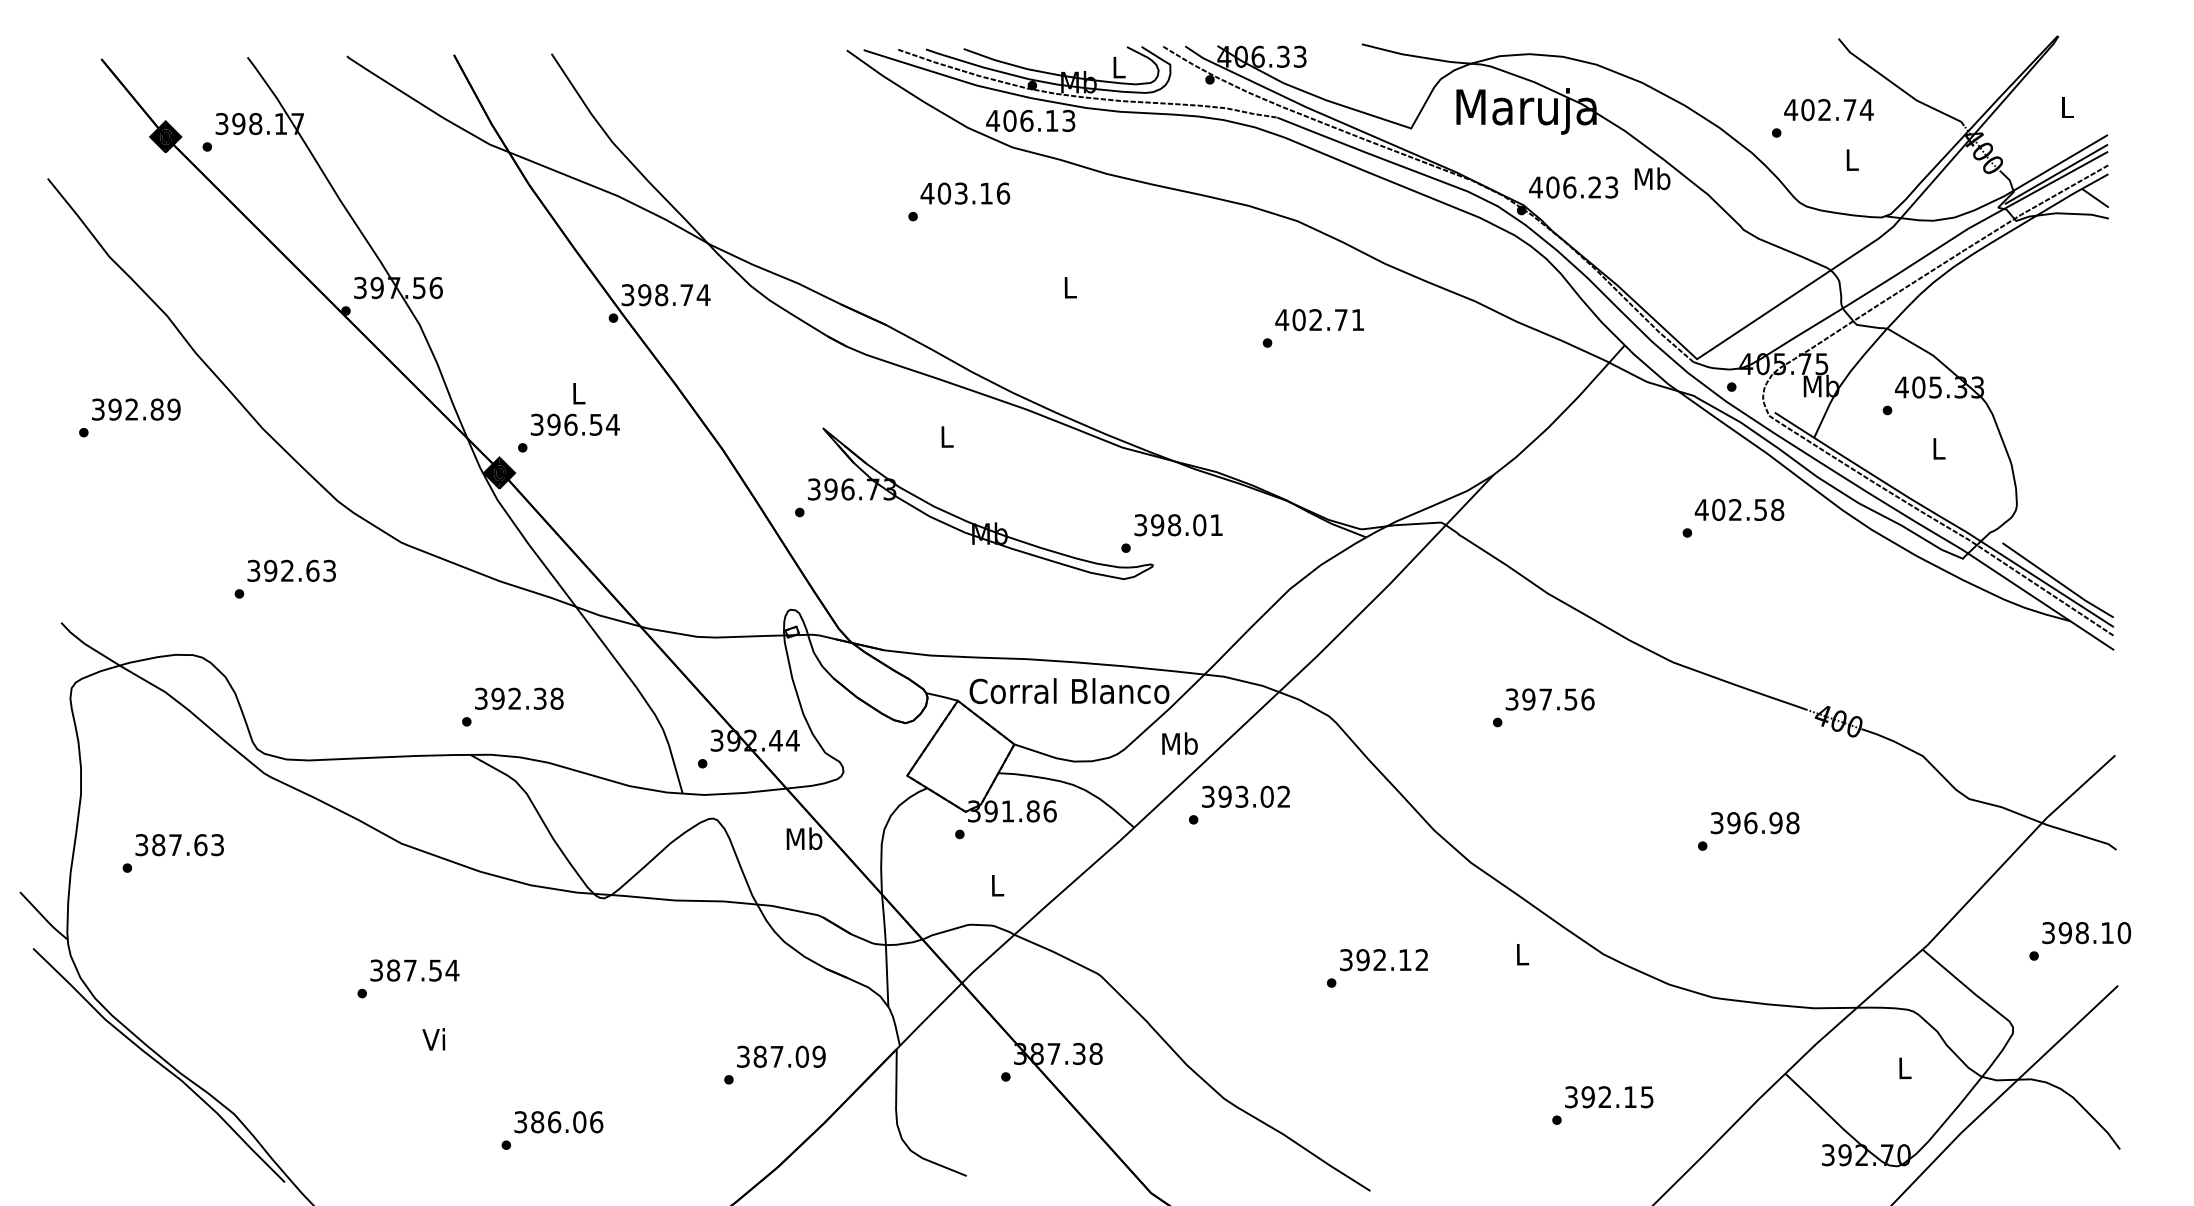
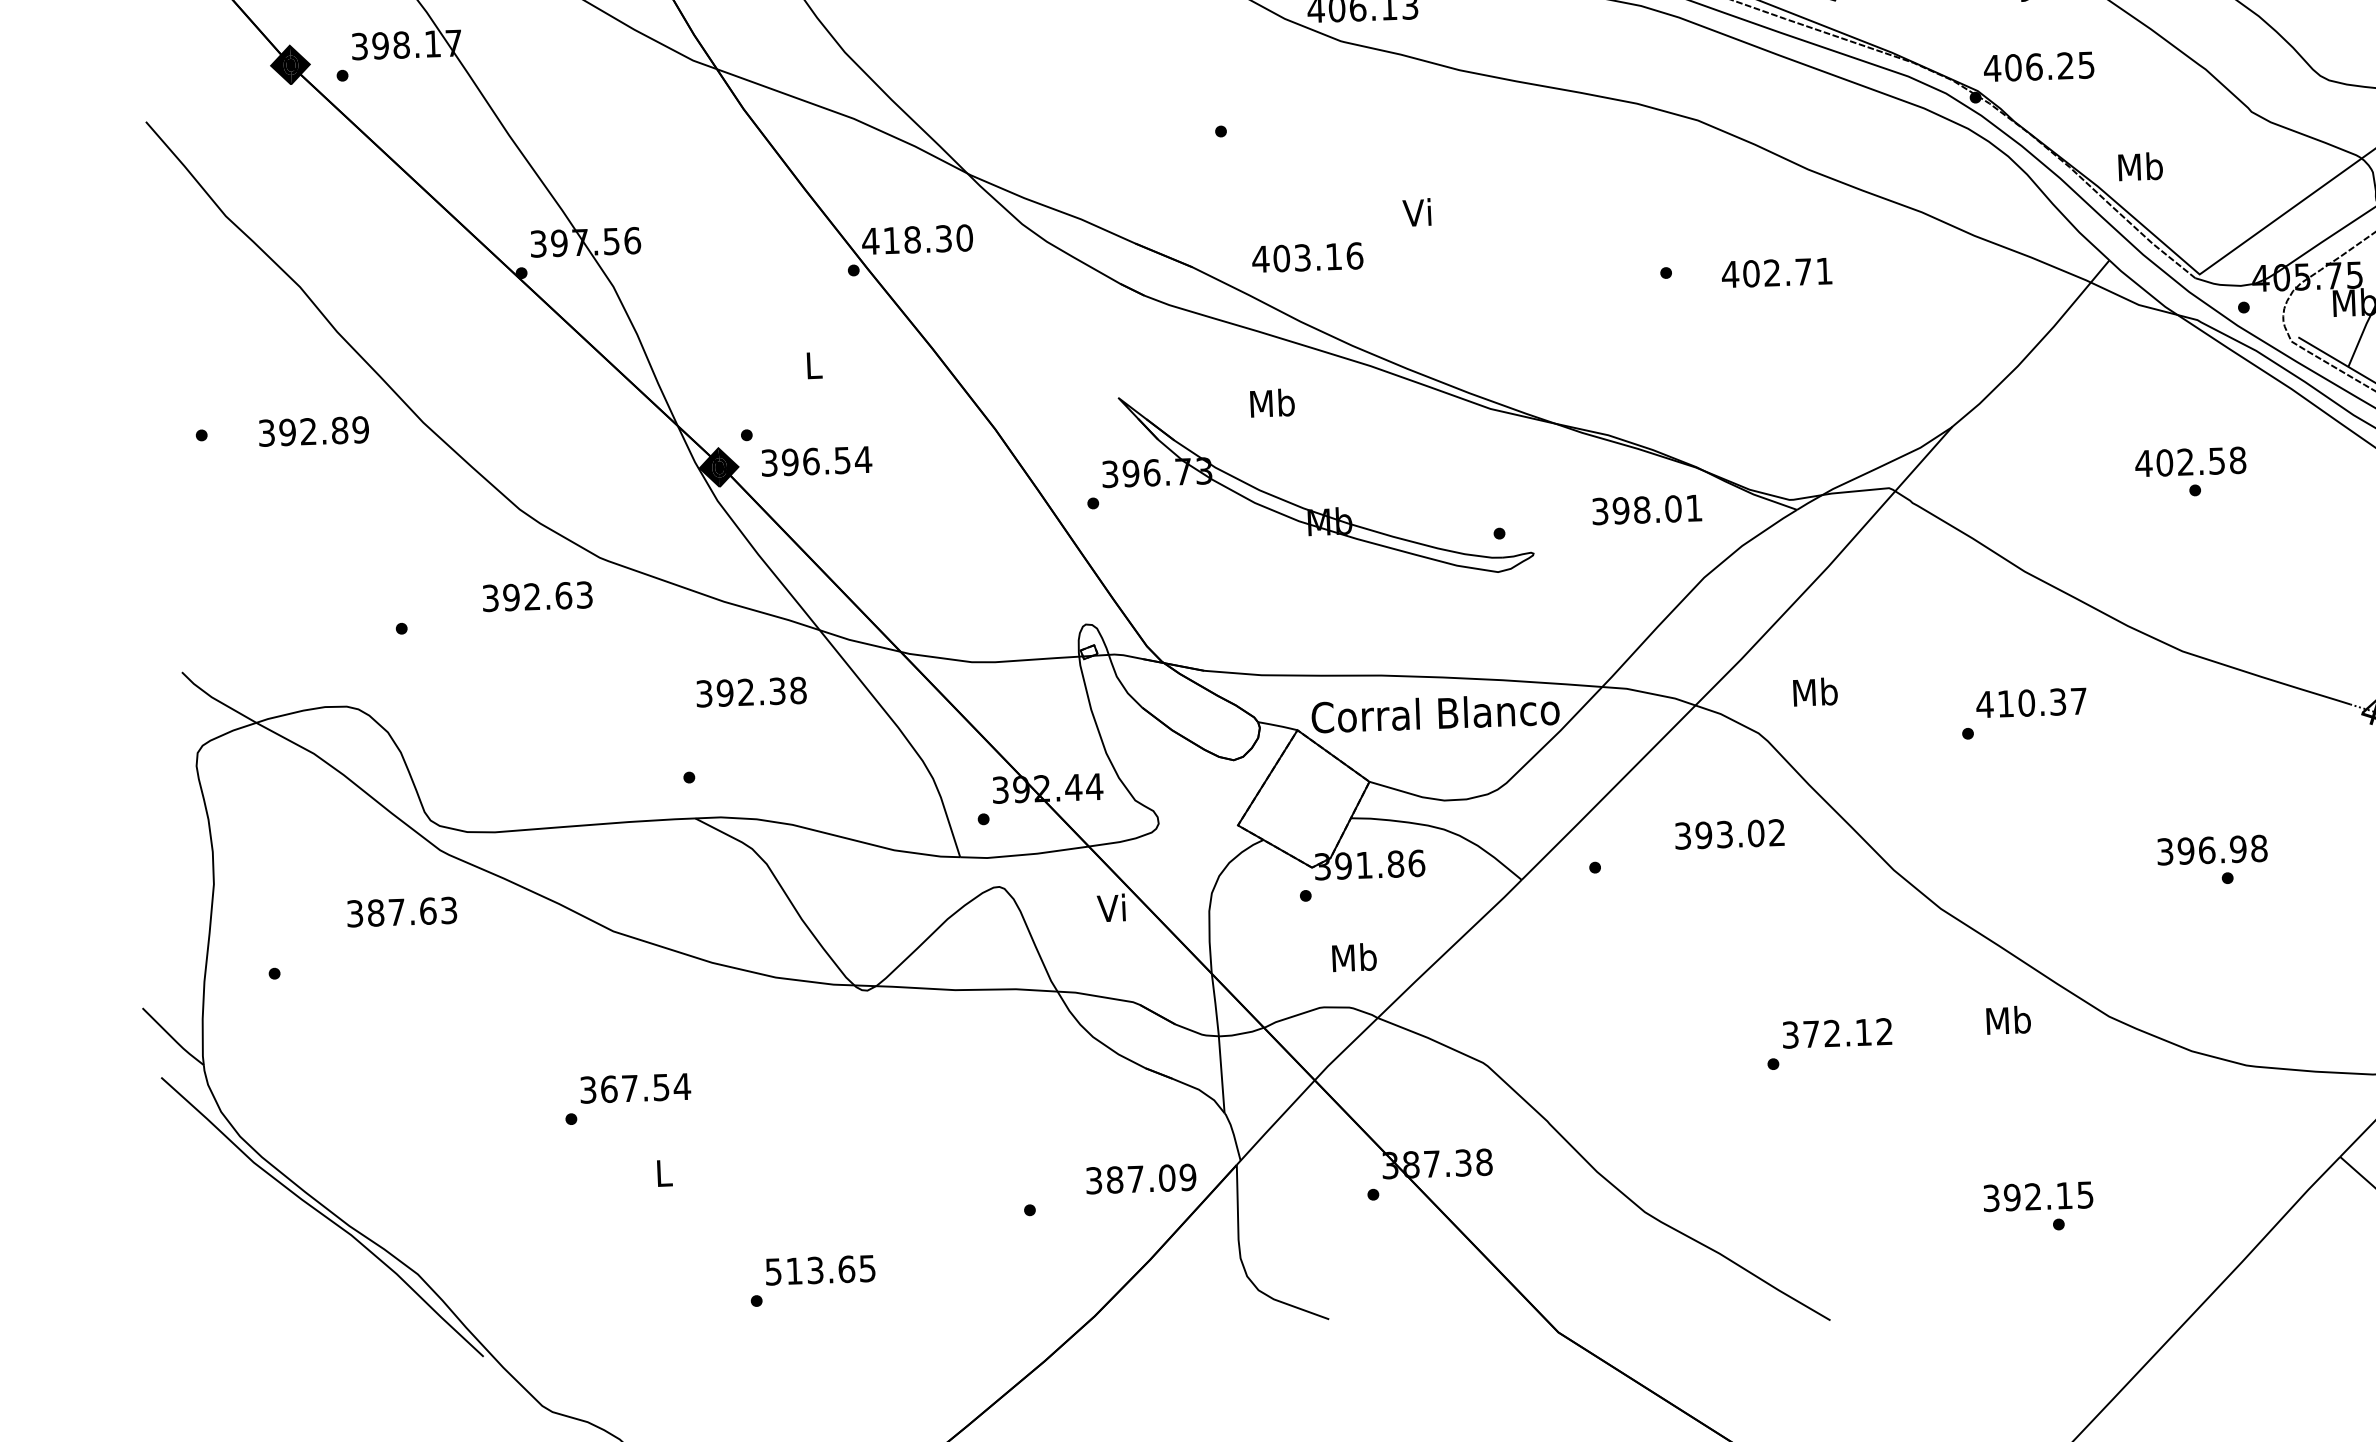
text: (1652, 178) -> (2140, 166), moved
text: (1612, 186) -> (2087, 63), 406.23 -> 406.25
text: (965, 193) -> (1307, 257), moved
text: (1068, 287) -> (1416, 212), L -> Vi
text: (665, 295) -> (917, 240), 398.74 -> 418.30
text: (1319, 320) -> (1776, 273), moved
text: (136, 409) -> (314, 431), moved
text: (574, 424) -> (815, 461), moved
text: (946, 436) -> (1271, 402), L -> Mb
text: (1739, 510) -> (2190, 462), moved
text: (1178, 525) -> (1647, 510), moved
text: (291, 570) -> (537, 596), moved
text: (519, 698) -> (751, 691), moved
text: (1549, 699) -> (2031, 702), 397.56 -> 410.37
text: (1179, 743) -> (1814, 691), moved
text: (1245, 796) -> (1729, 833), moved
text: (1754, 823) -> (2211, 850), moved
text: (804, 838) -> (1113, 907), Mb -> Vi
text: (179, 845) -> (401, 912), moved
text: (997, 885) -> (1354, 957), L -> Mb
text: (1522, 954) -> (2008, 1020), L -> Mb
text: (1362, 960) -> (1810, 1034), 392.12 -> 372.12
text: (393, 970) -> (609, 1089), 387.54 -> 367.54
text: (433, 1039) -> (661, 1173), Vi -> L
text: (781, 1056) -> (1141, 1178), moved
text: (1609, 1097) -> (2038, 1197), moved
text: (559, 1122) -> (821, 1270), 386.06 -> 513.65

